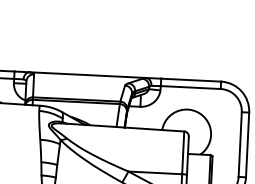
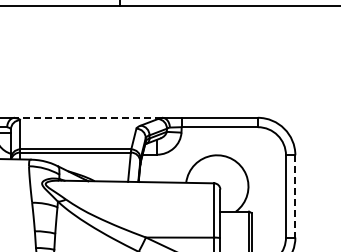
line: (87, 74) -> (88, 117), solid -> dashed
line: (247, 144) -> (295, 196), solid -> dashed

